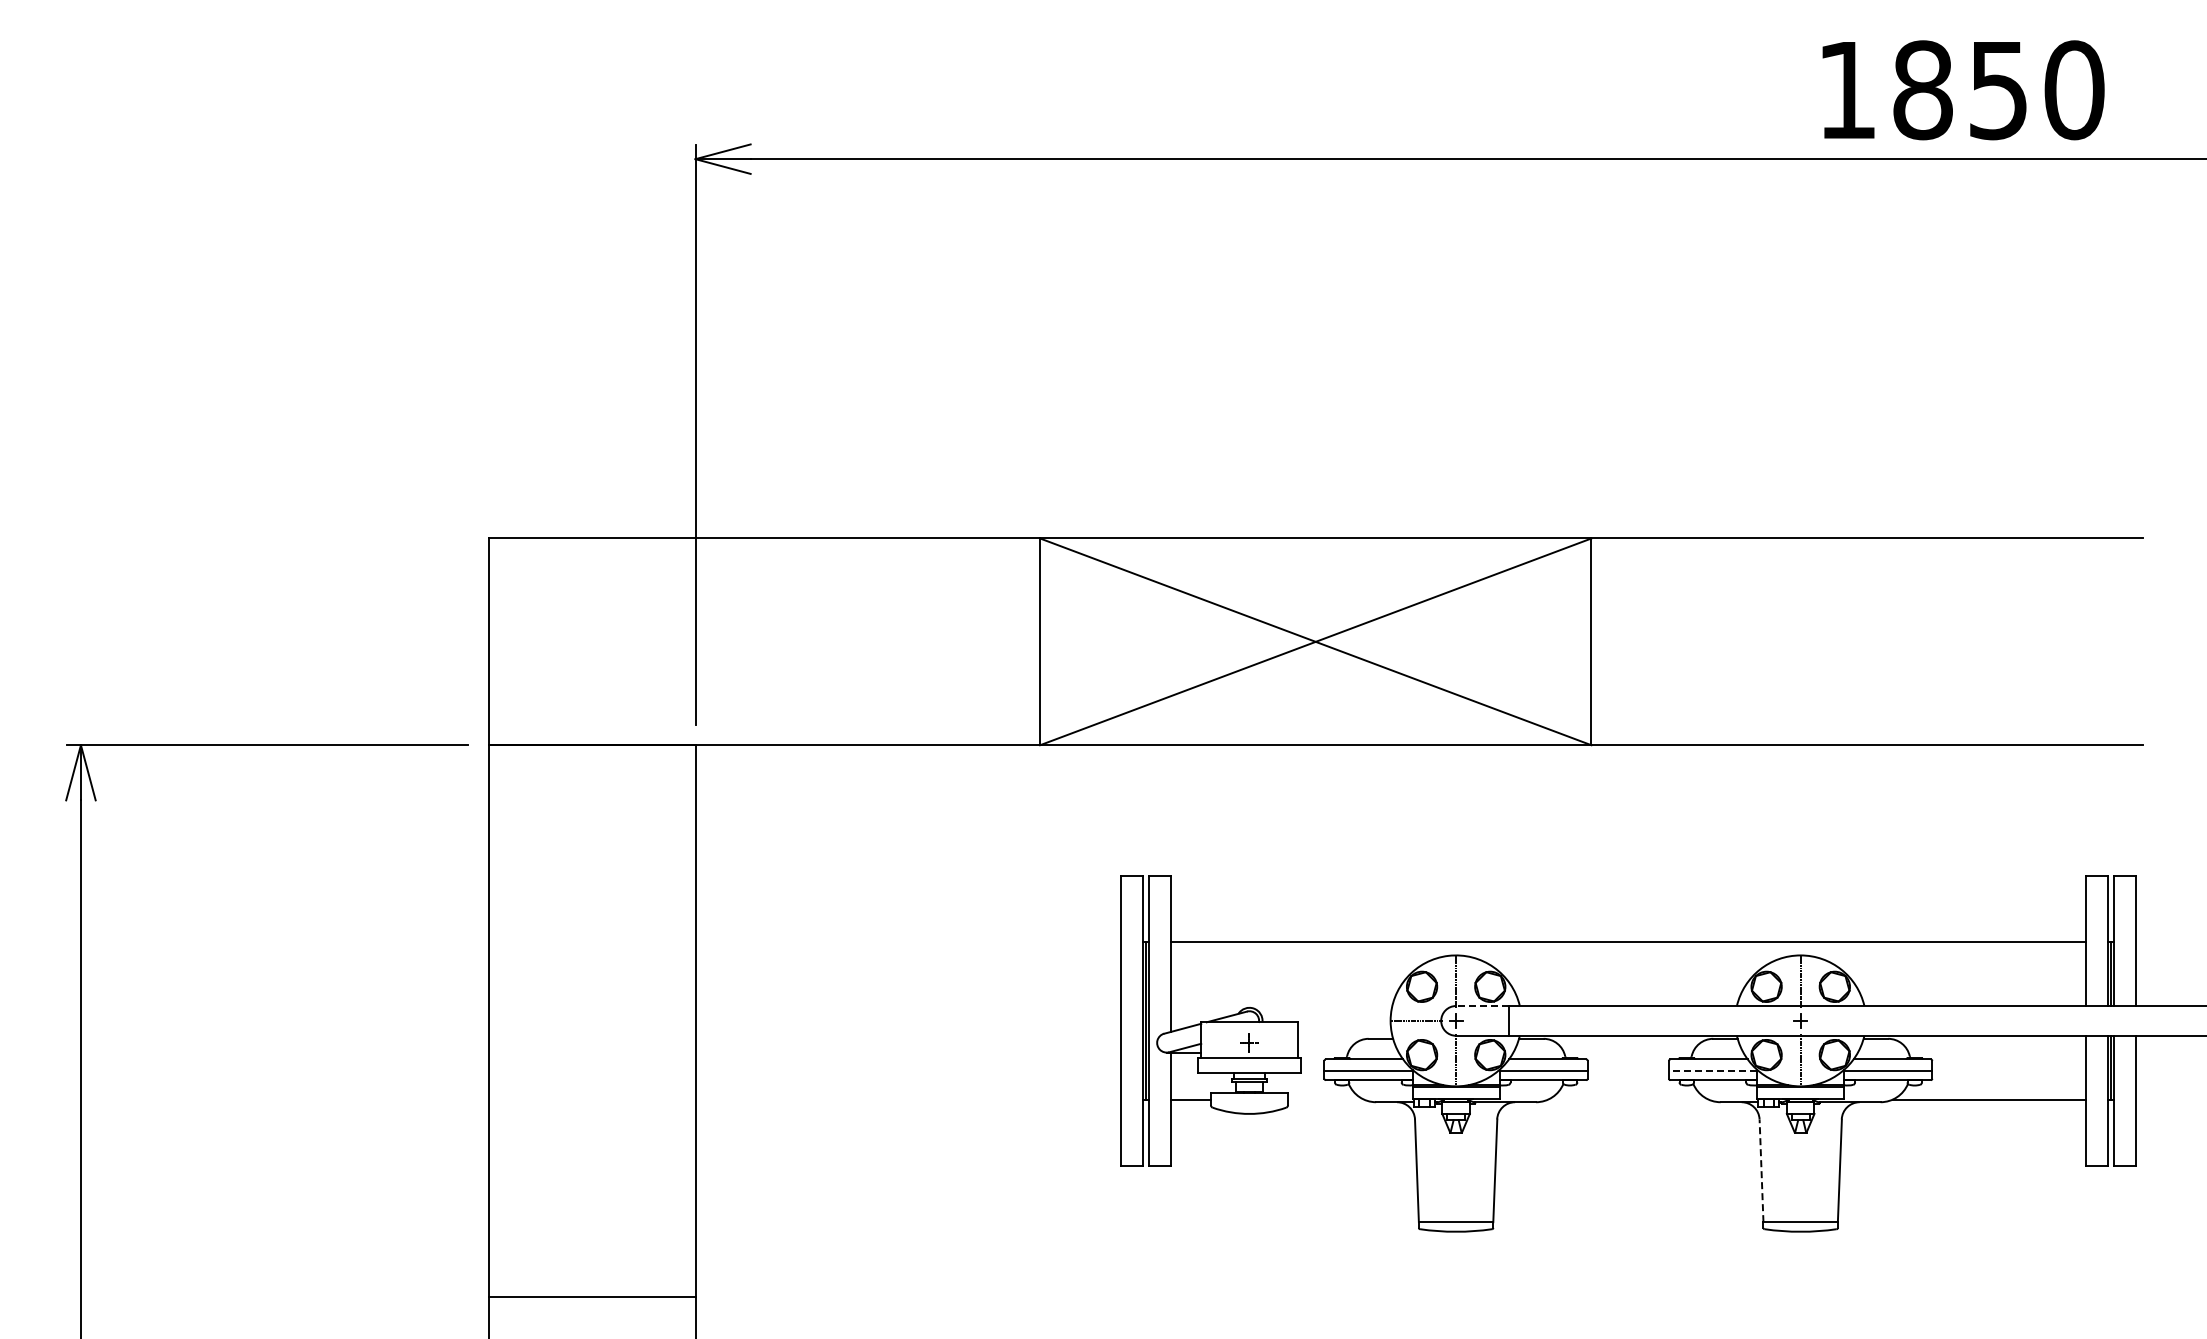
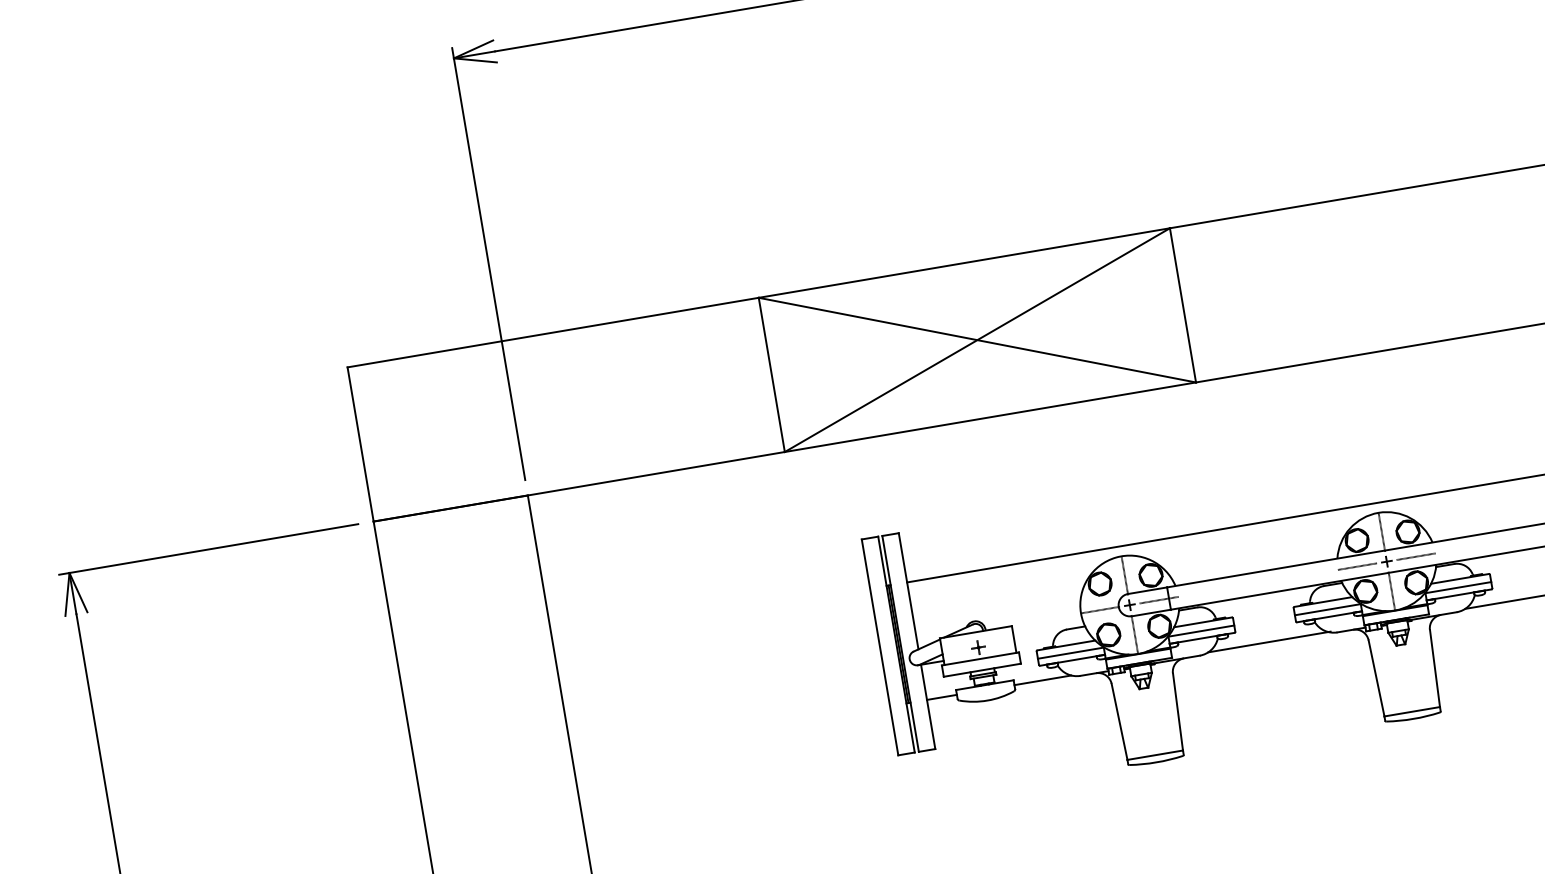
line: (1481, 1006) -> (1146, 591), dashed -> solid
line: (1495, 1020) -> (1159, 599), added
line: (1761, 1020) -> (1357, 566), added
line: (1839, 1020) -> (1415, 556), added
line: (1712, 1070) -> (1327, 609), dashed -> solid
line: (1326, 1099) -> (1043, 680), added
line: (1629, 1099) -> (1269, 641), added
line: (1761, 1170) -> (1376, 678), dashed -> solid

